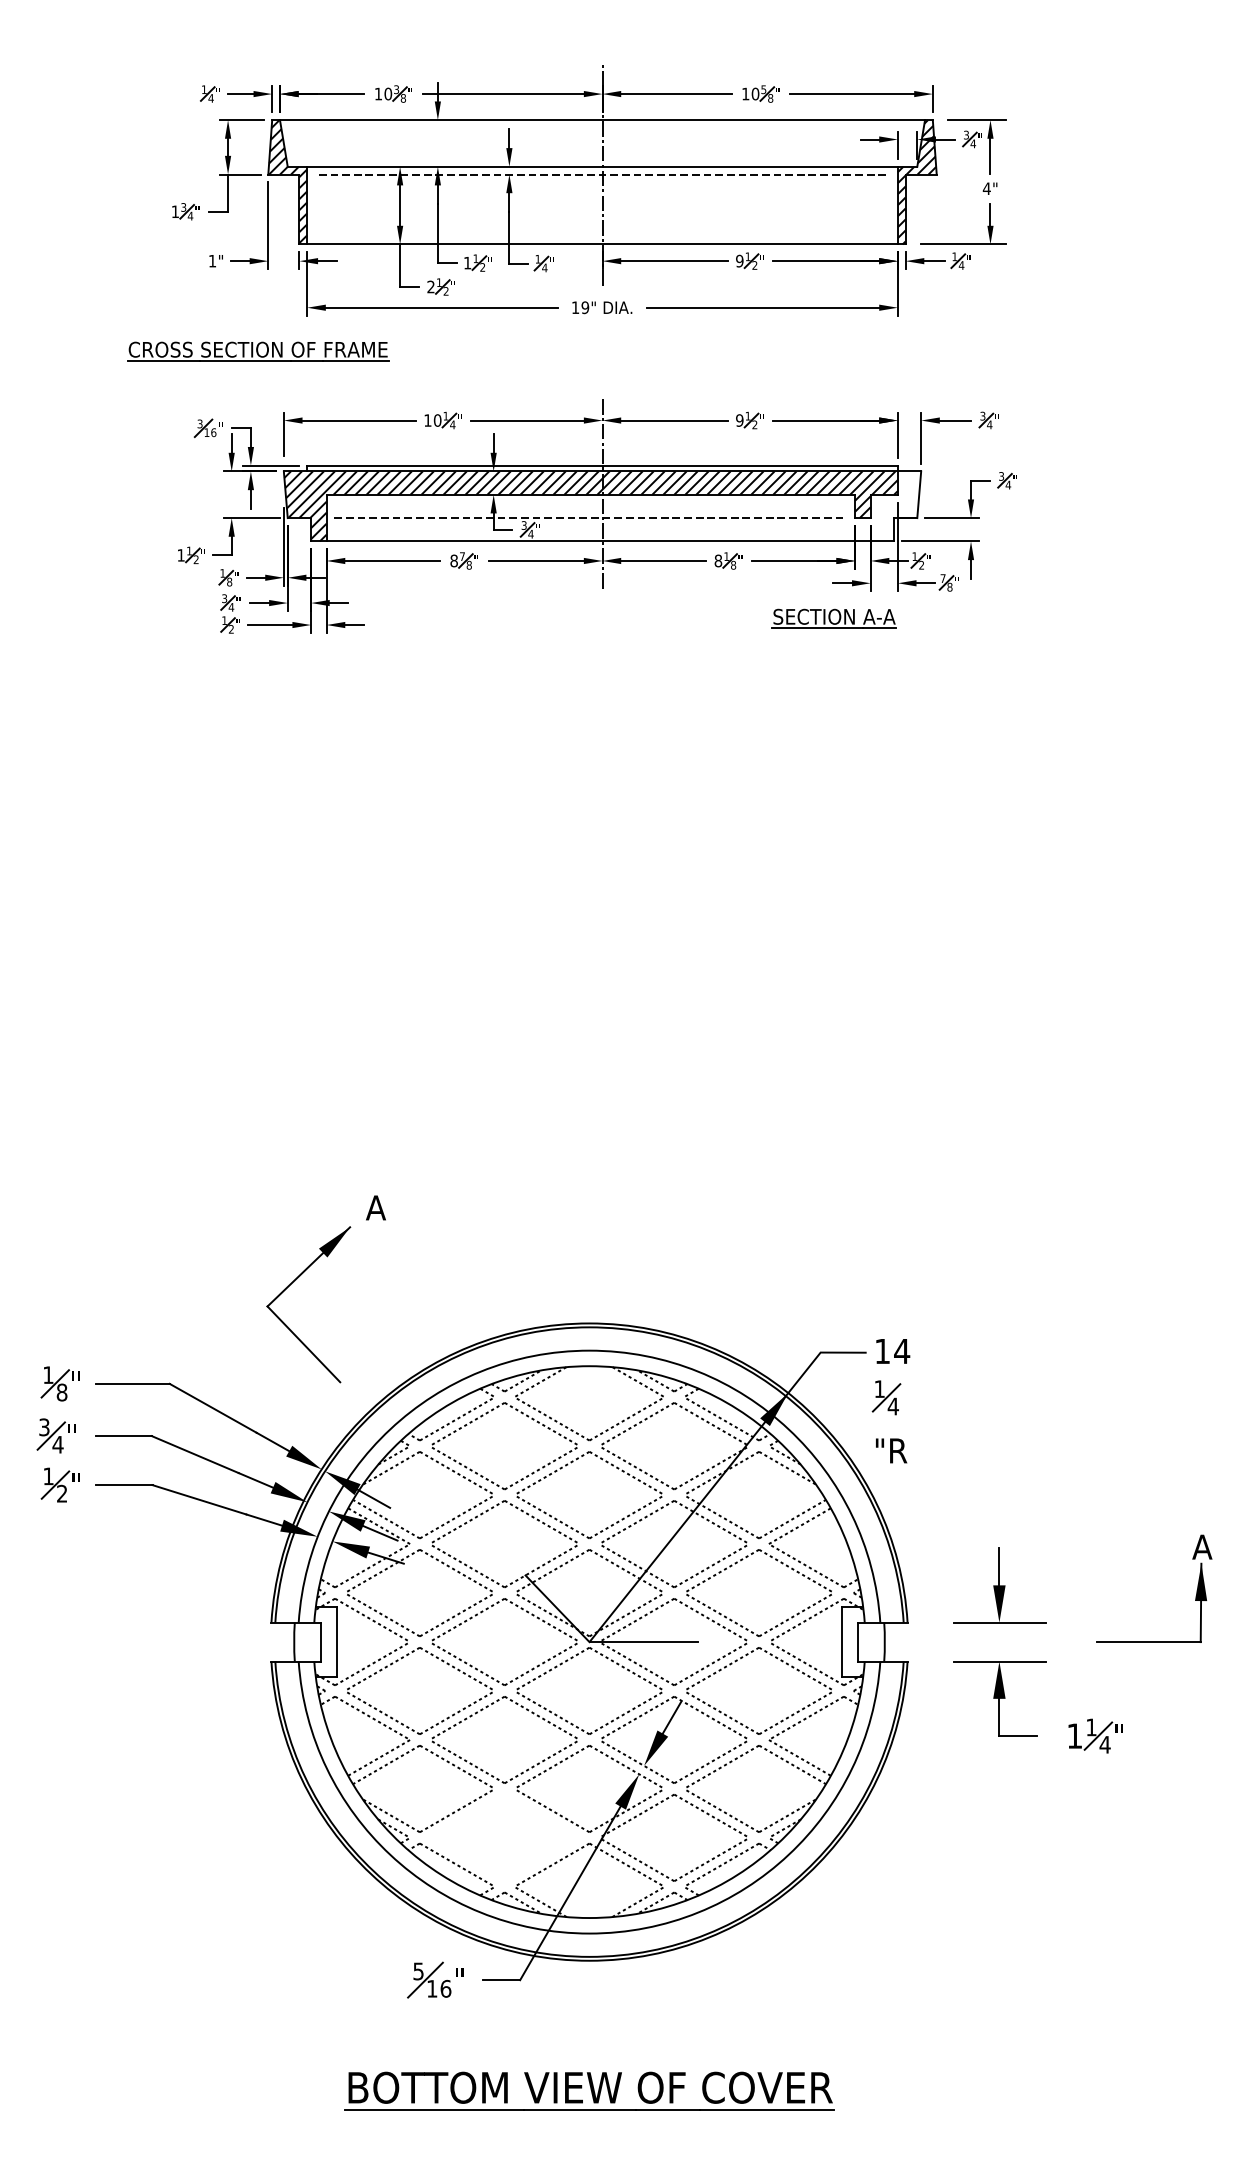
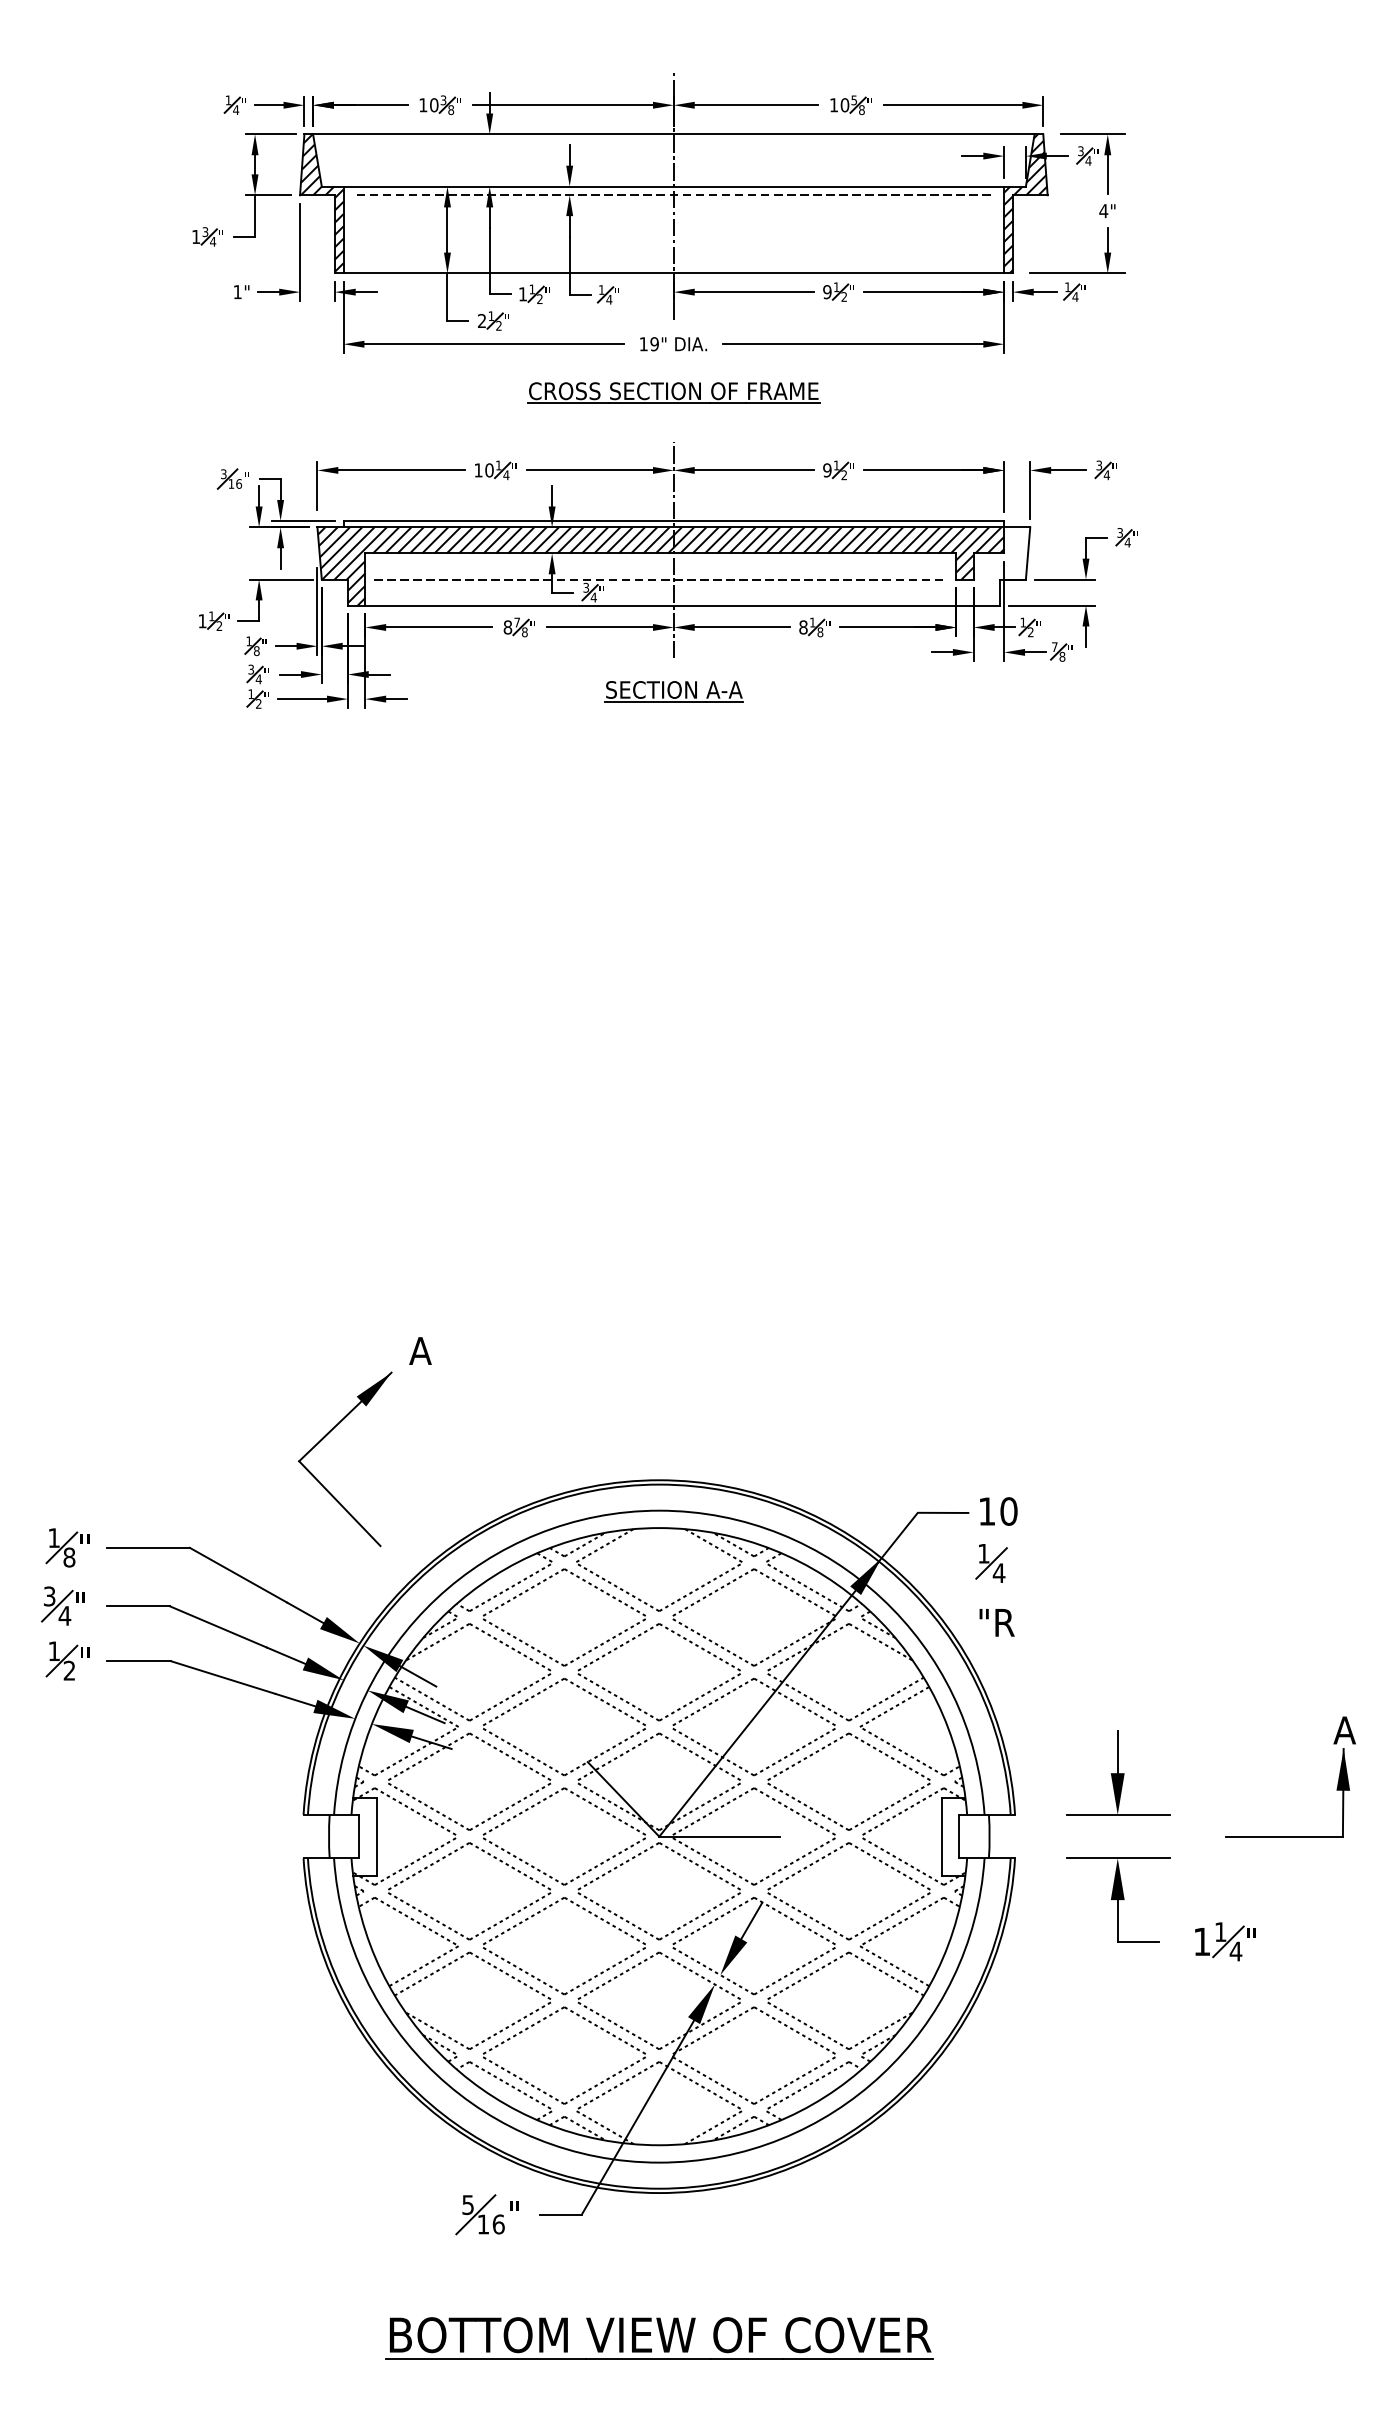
part: (257, 350) -> (673, 392), moved
part: (833, 618) -> (673, 691), moved
text: (901, 1351) -> (1008, 1511), 14 -> 10
part: (487, 1805) -> (545, 2019), added

